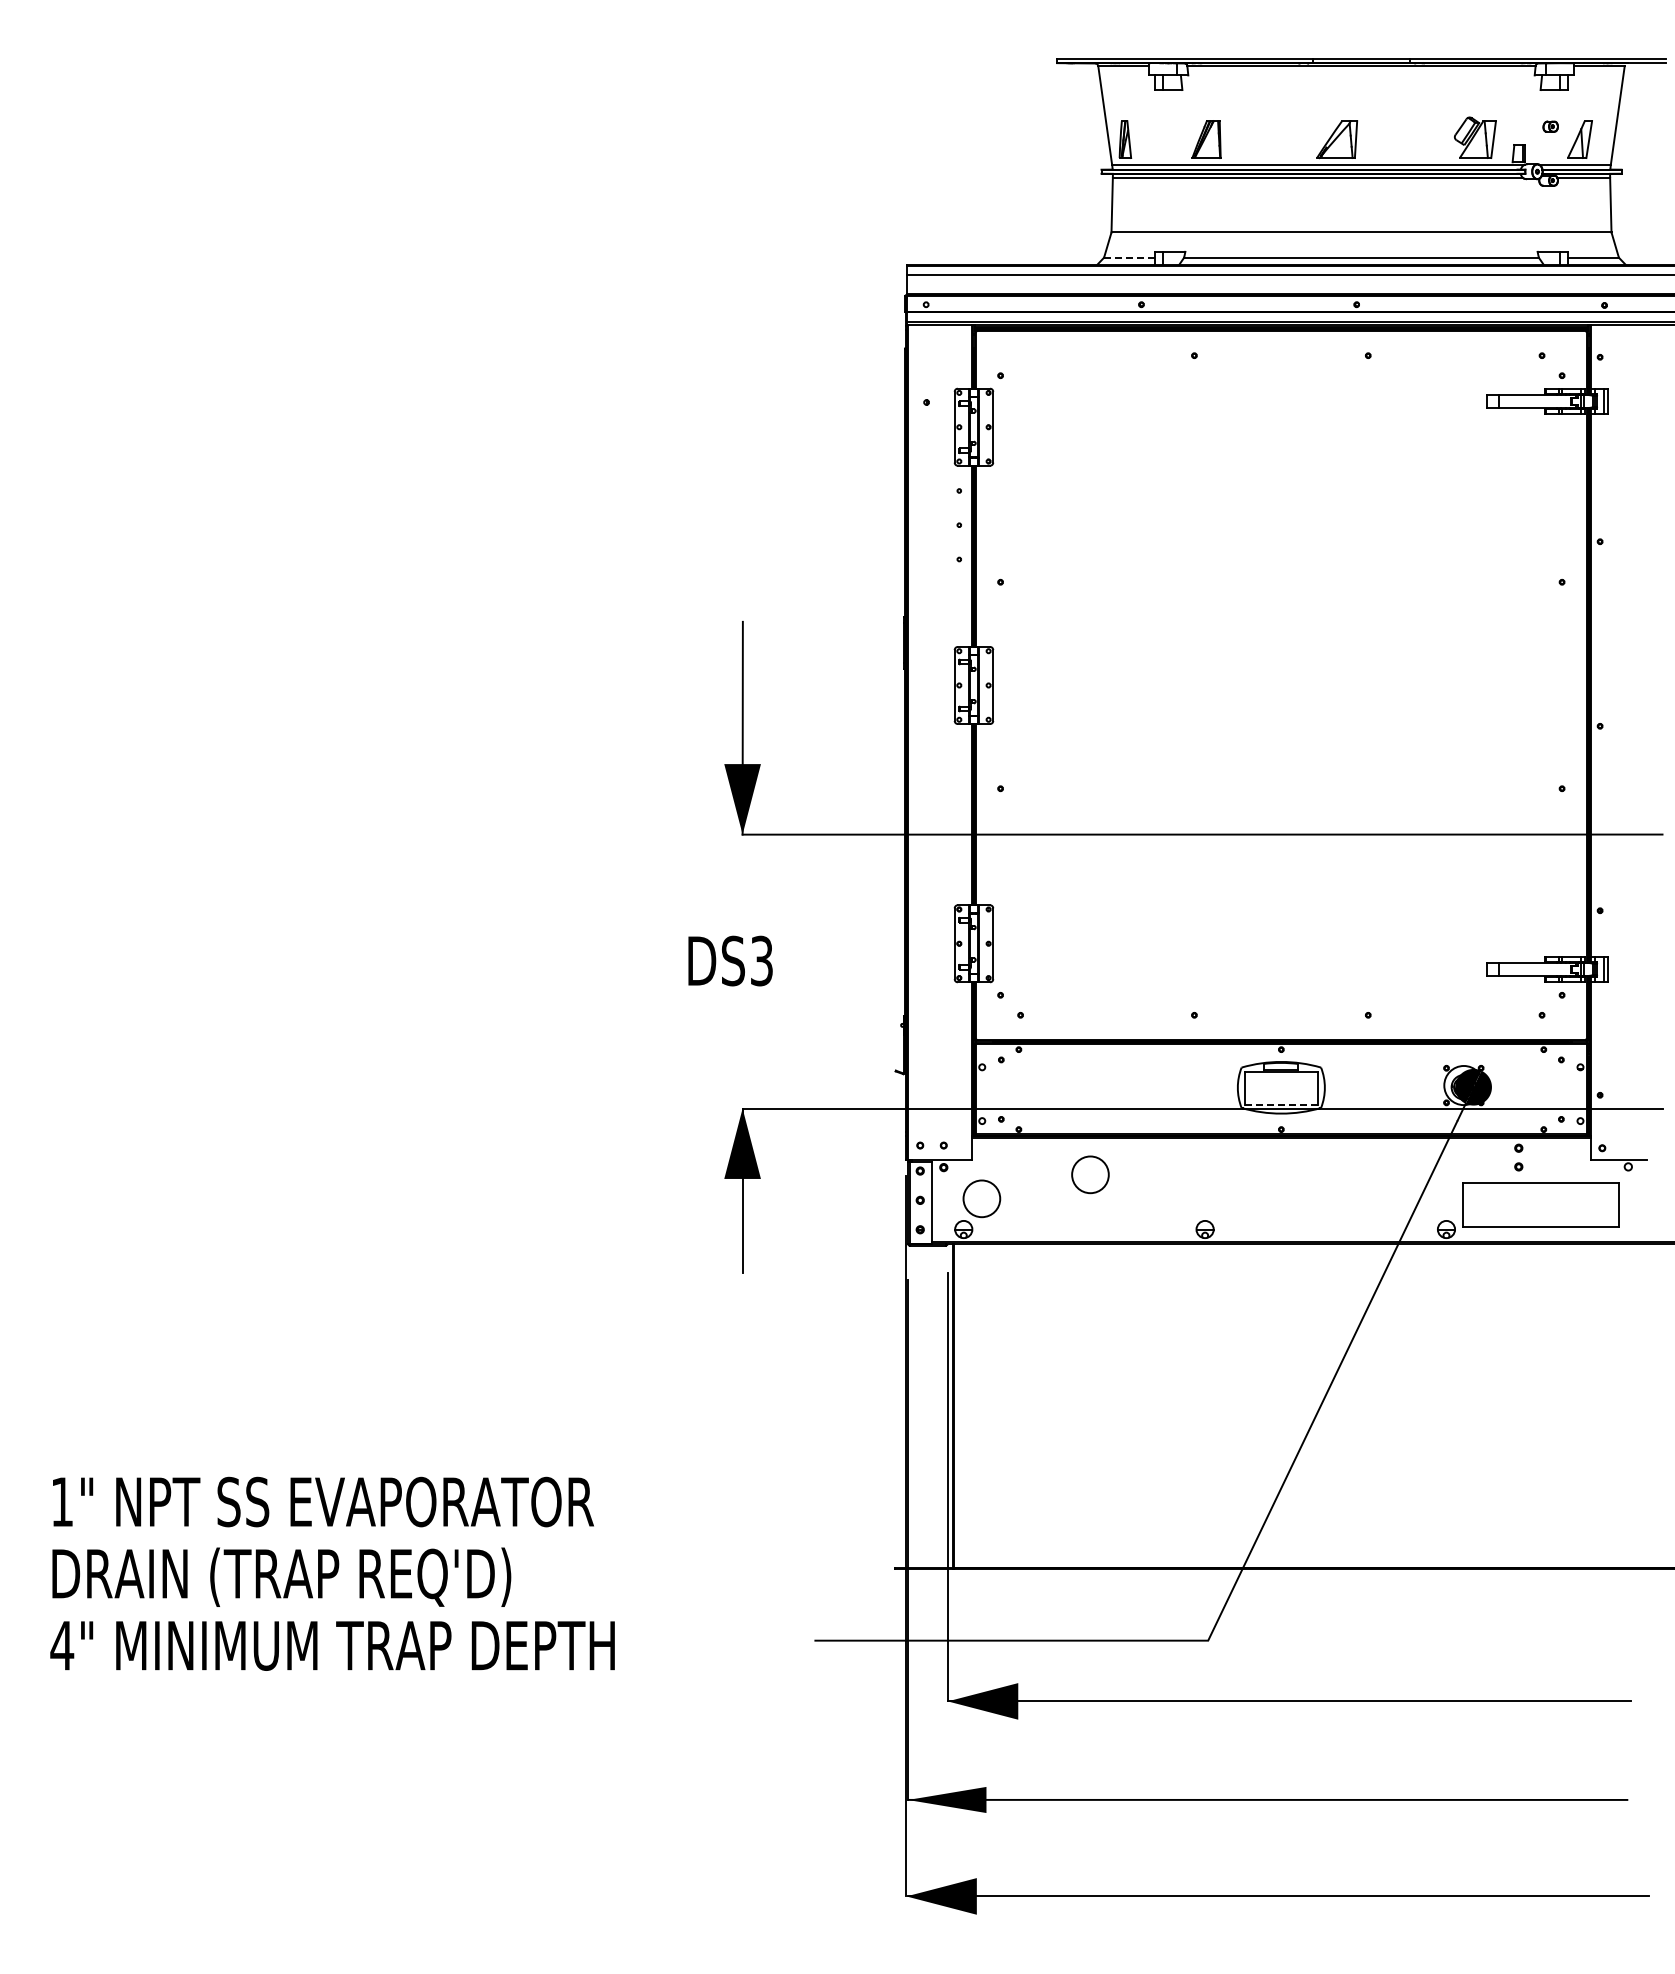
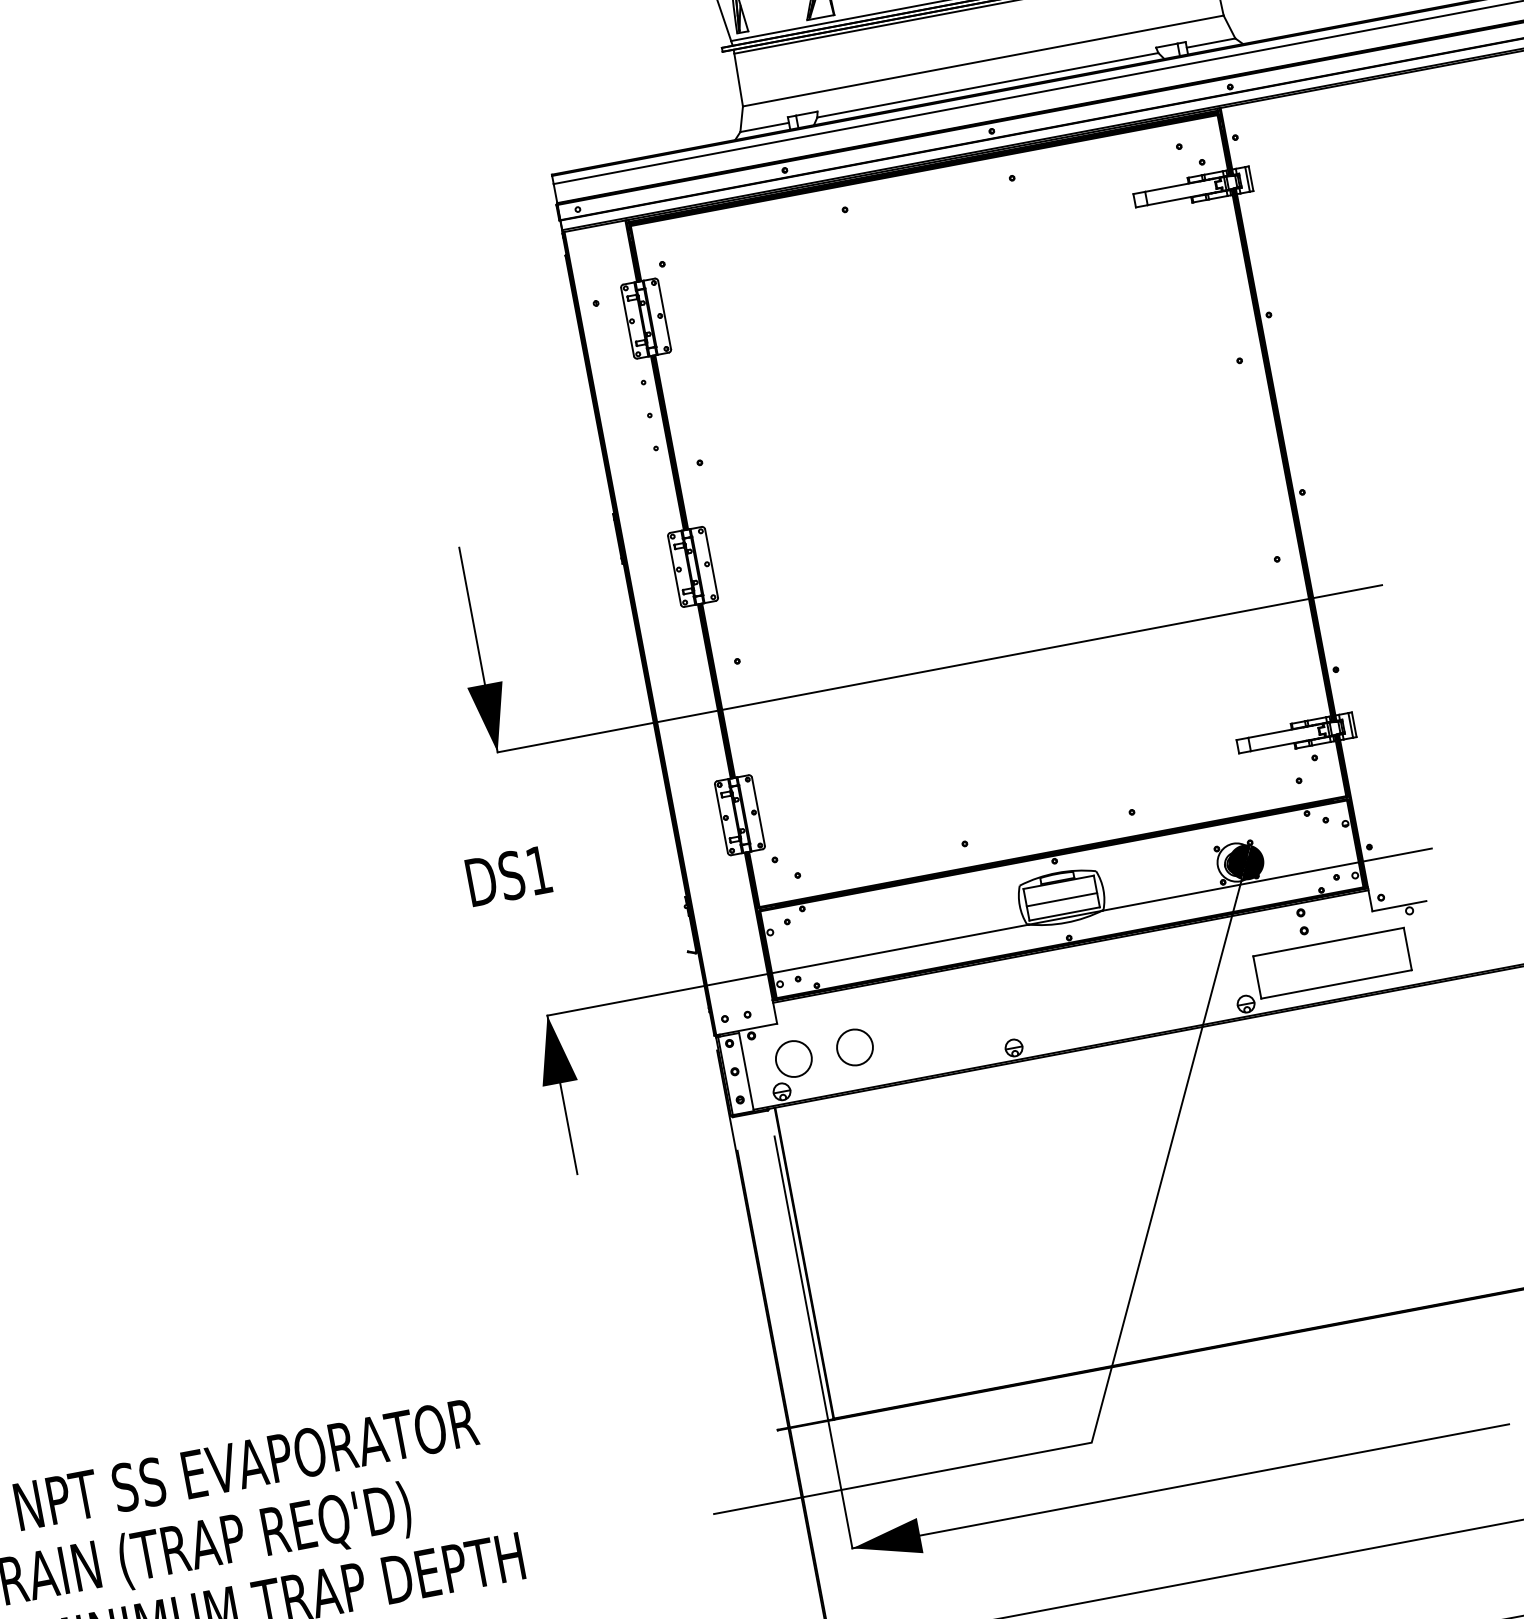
line: (1128, 257) -> (763, 127), dashed -> solid
text: (761, 960) -> (538, 869), DS3 -> DS1
line: (1280, 1089) -> (1061, 899), added
line: (1281, 1104) -> (1064, 913), dashed -> solid
circle: (1090, 1174) -> (854, 1047), moved

